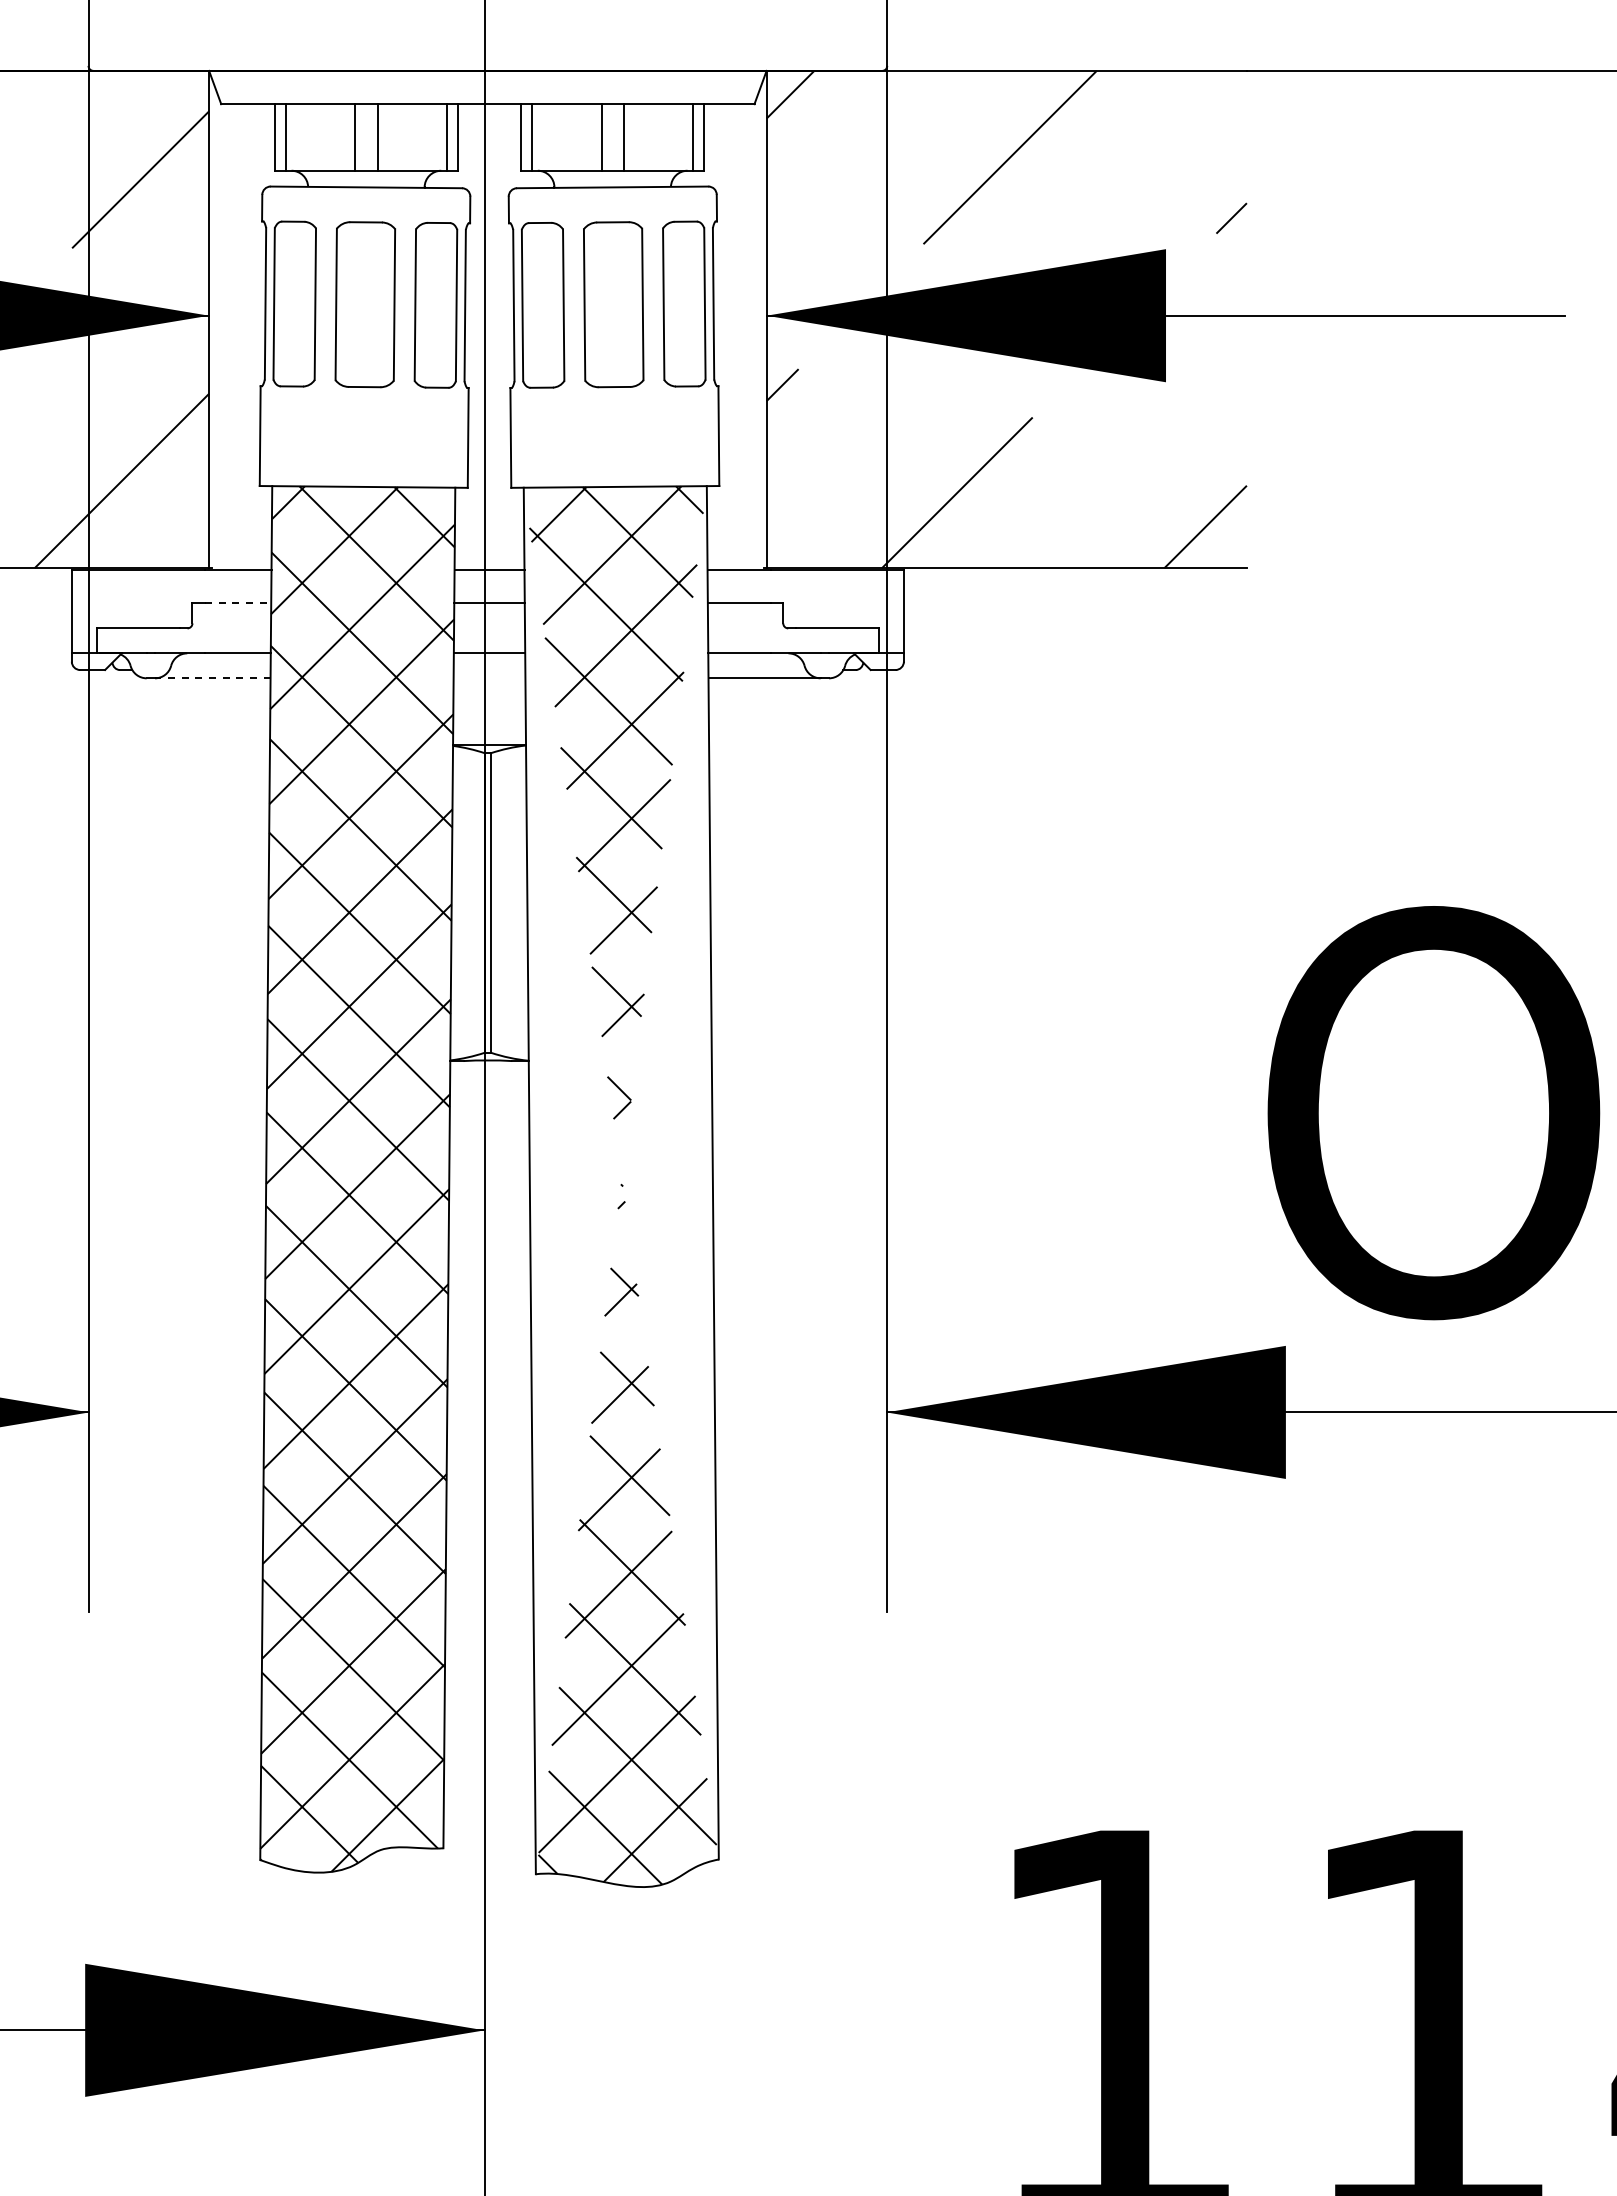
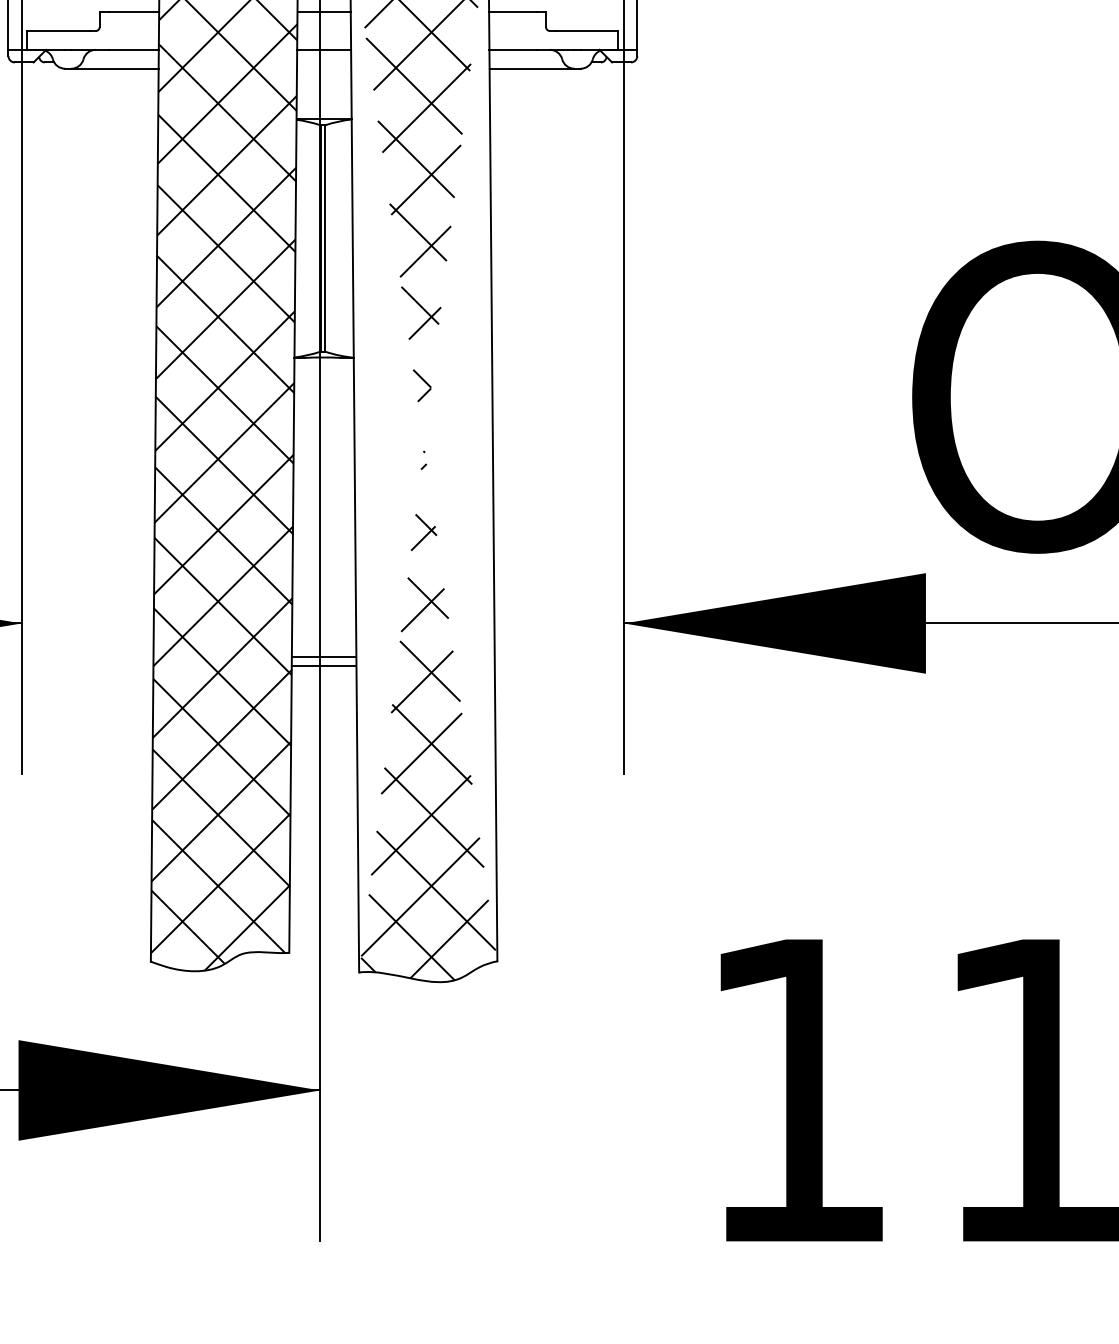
line: (238, 603) -> (134, 12), dashed -> solid
line: (212, 678) -> (114, 68), dashed -> solid
line: (489, 1456) -> (324, 656), added
line: (489, 1468) -> (324, 665), added

